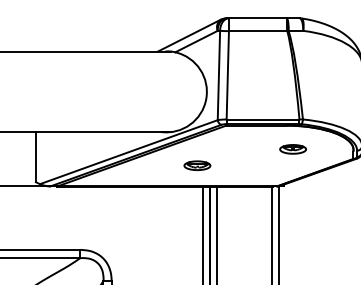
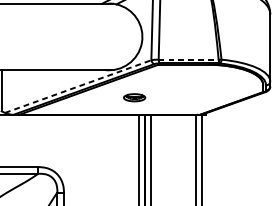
line: (263, 119) -> (189, 59), solid -> dashed
part: (292, 149) -> (212, 84), removed
line: (129, 152) -> (78, 86), solid -> dashed

